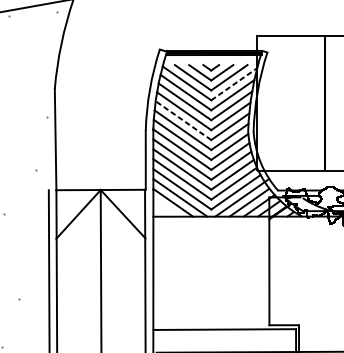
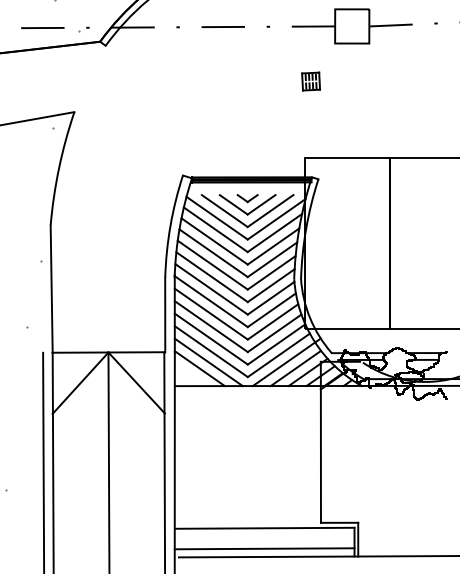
line: (234, 84) -> (277, 219), dashed -> solid
line: (183, 120) -> (212, 265), dashed -> solid
line: (224, 345) -> (264, 548), added

